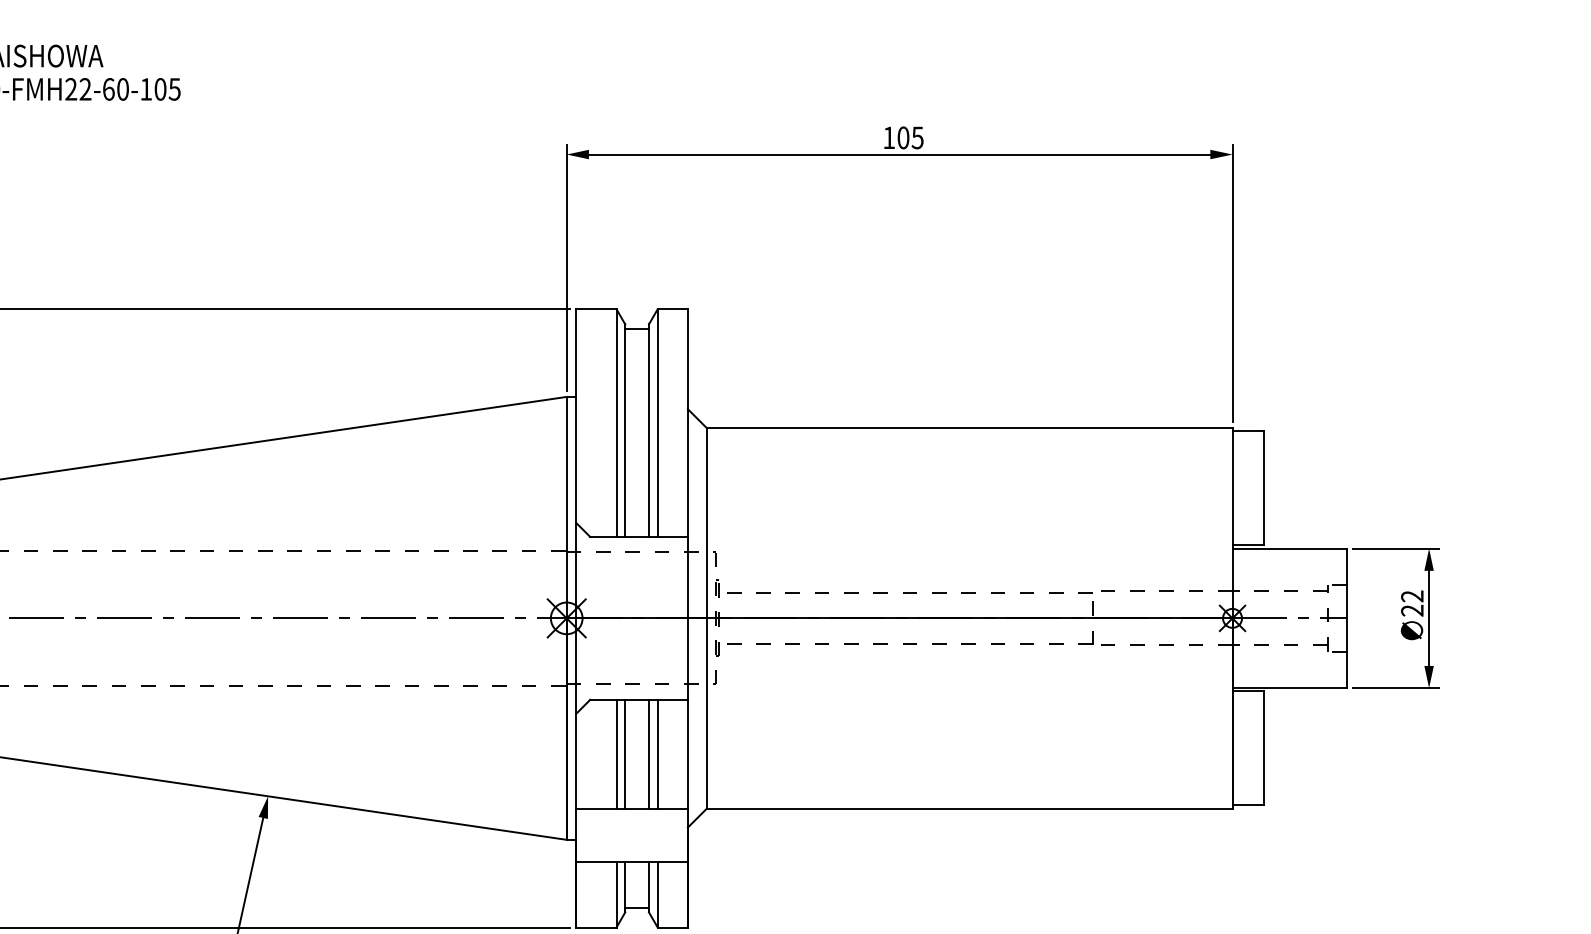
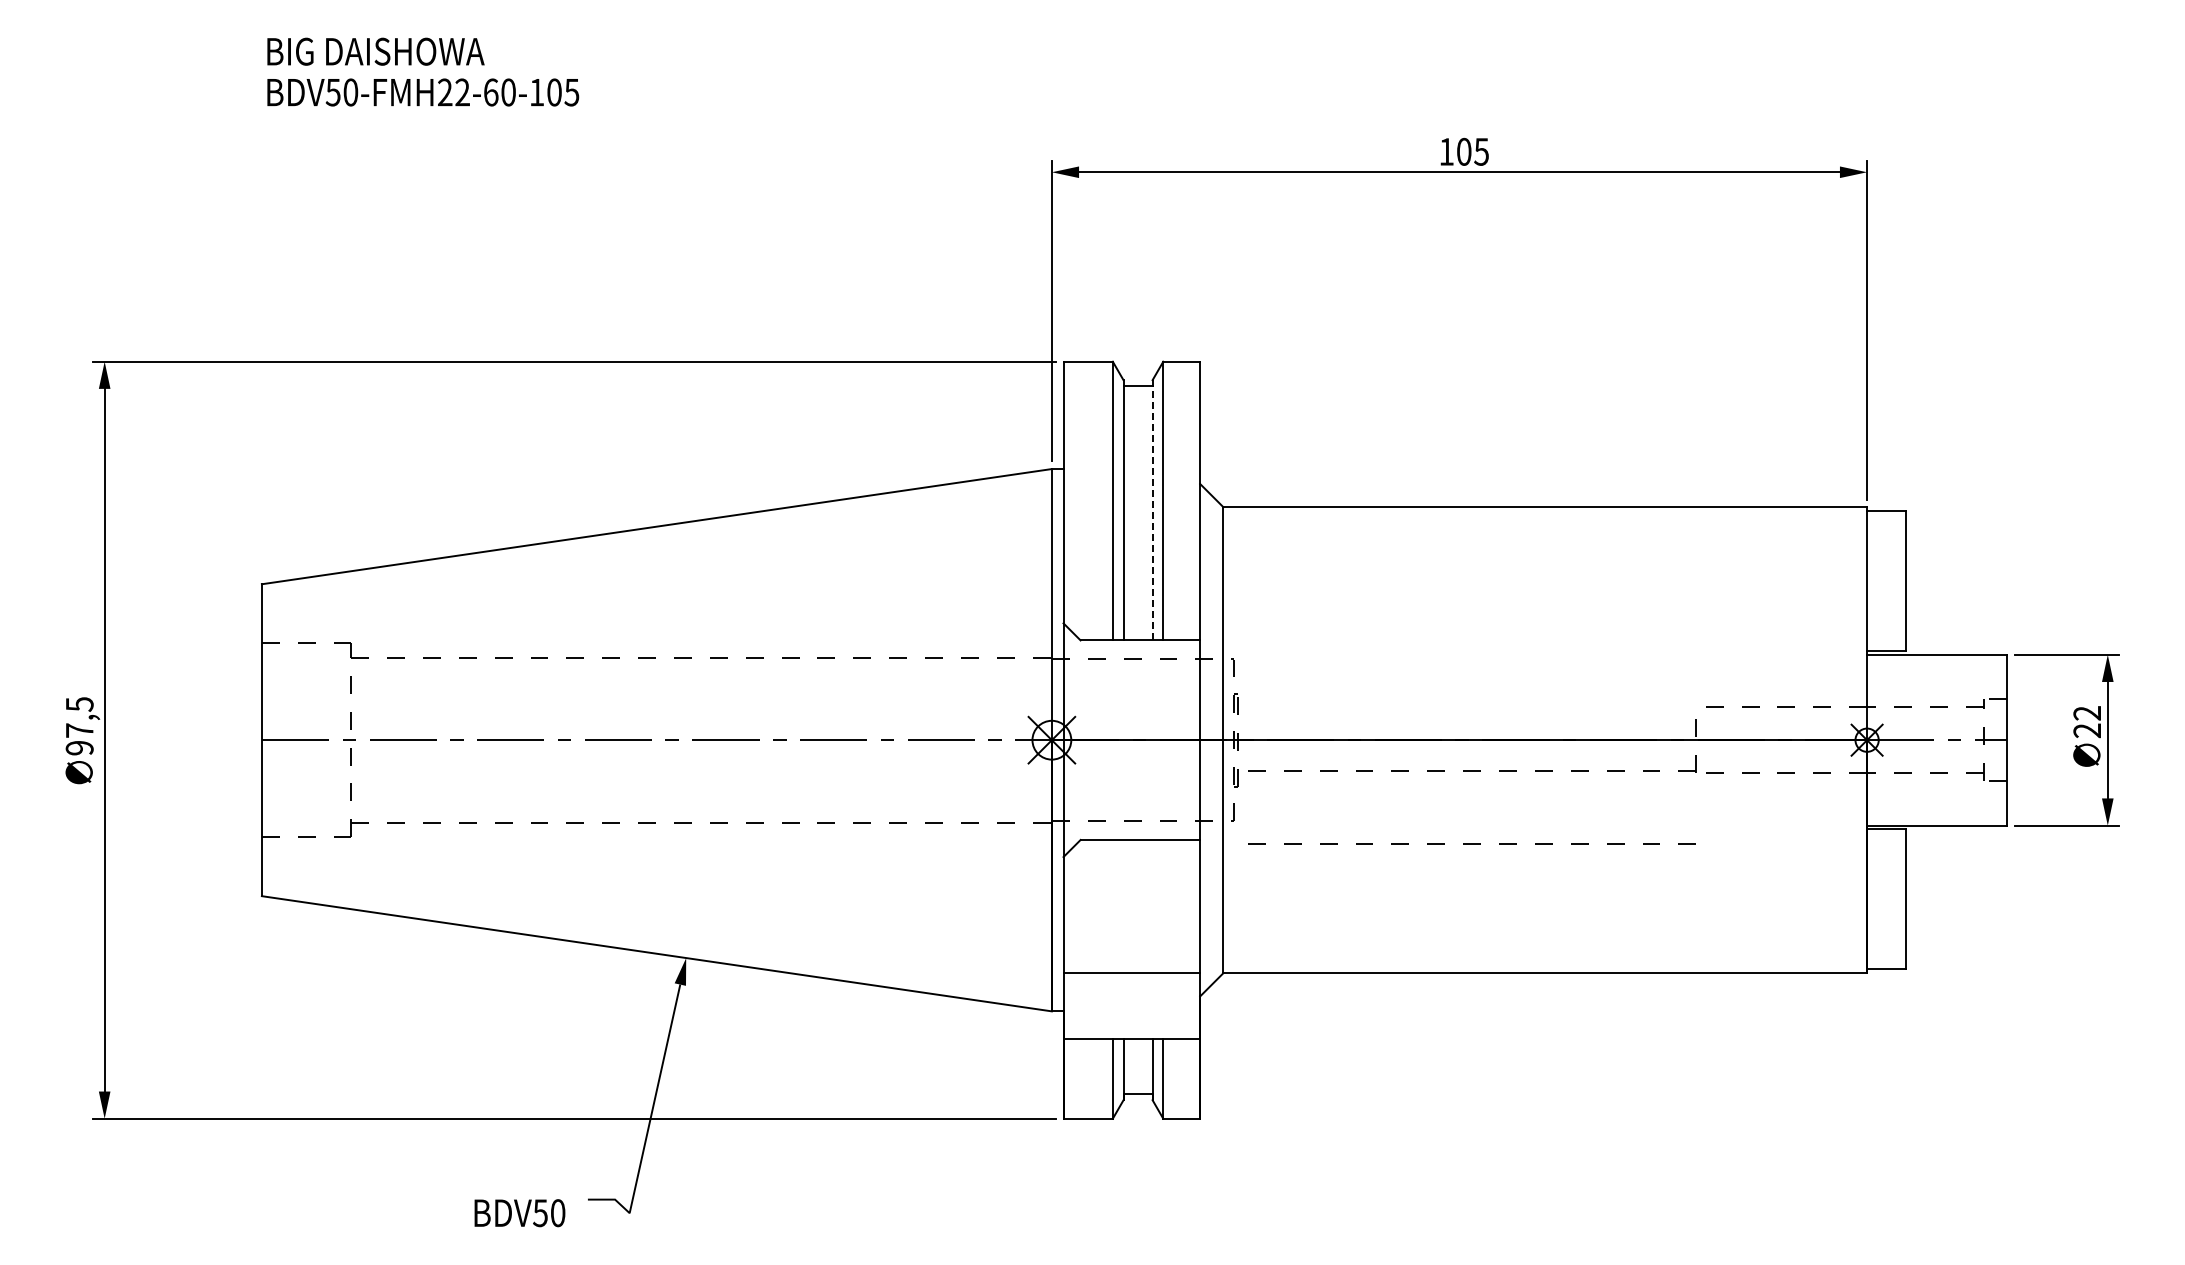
line: (648, 429) -> (1152, 509), solid -> dashed
line: (909, 592) -> (1471, 843), moved
line: (616, 754) -> (1112, 906), removed
line: (625, 754) -> (1123, 906), removed
line: (648, 754) -> (1152, 906), removed
line: (657, 754) -> (1163, 906), removed

